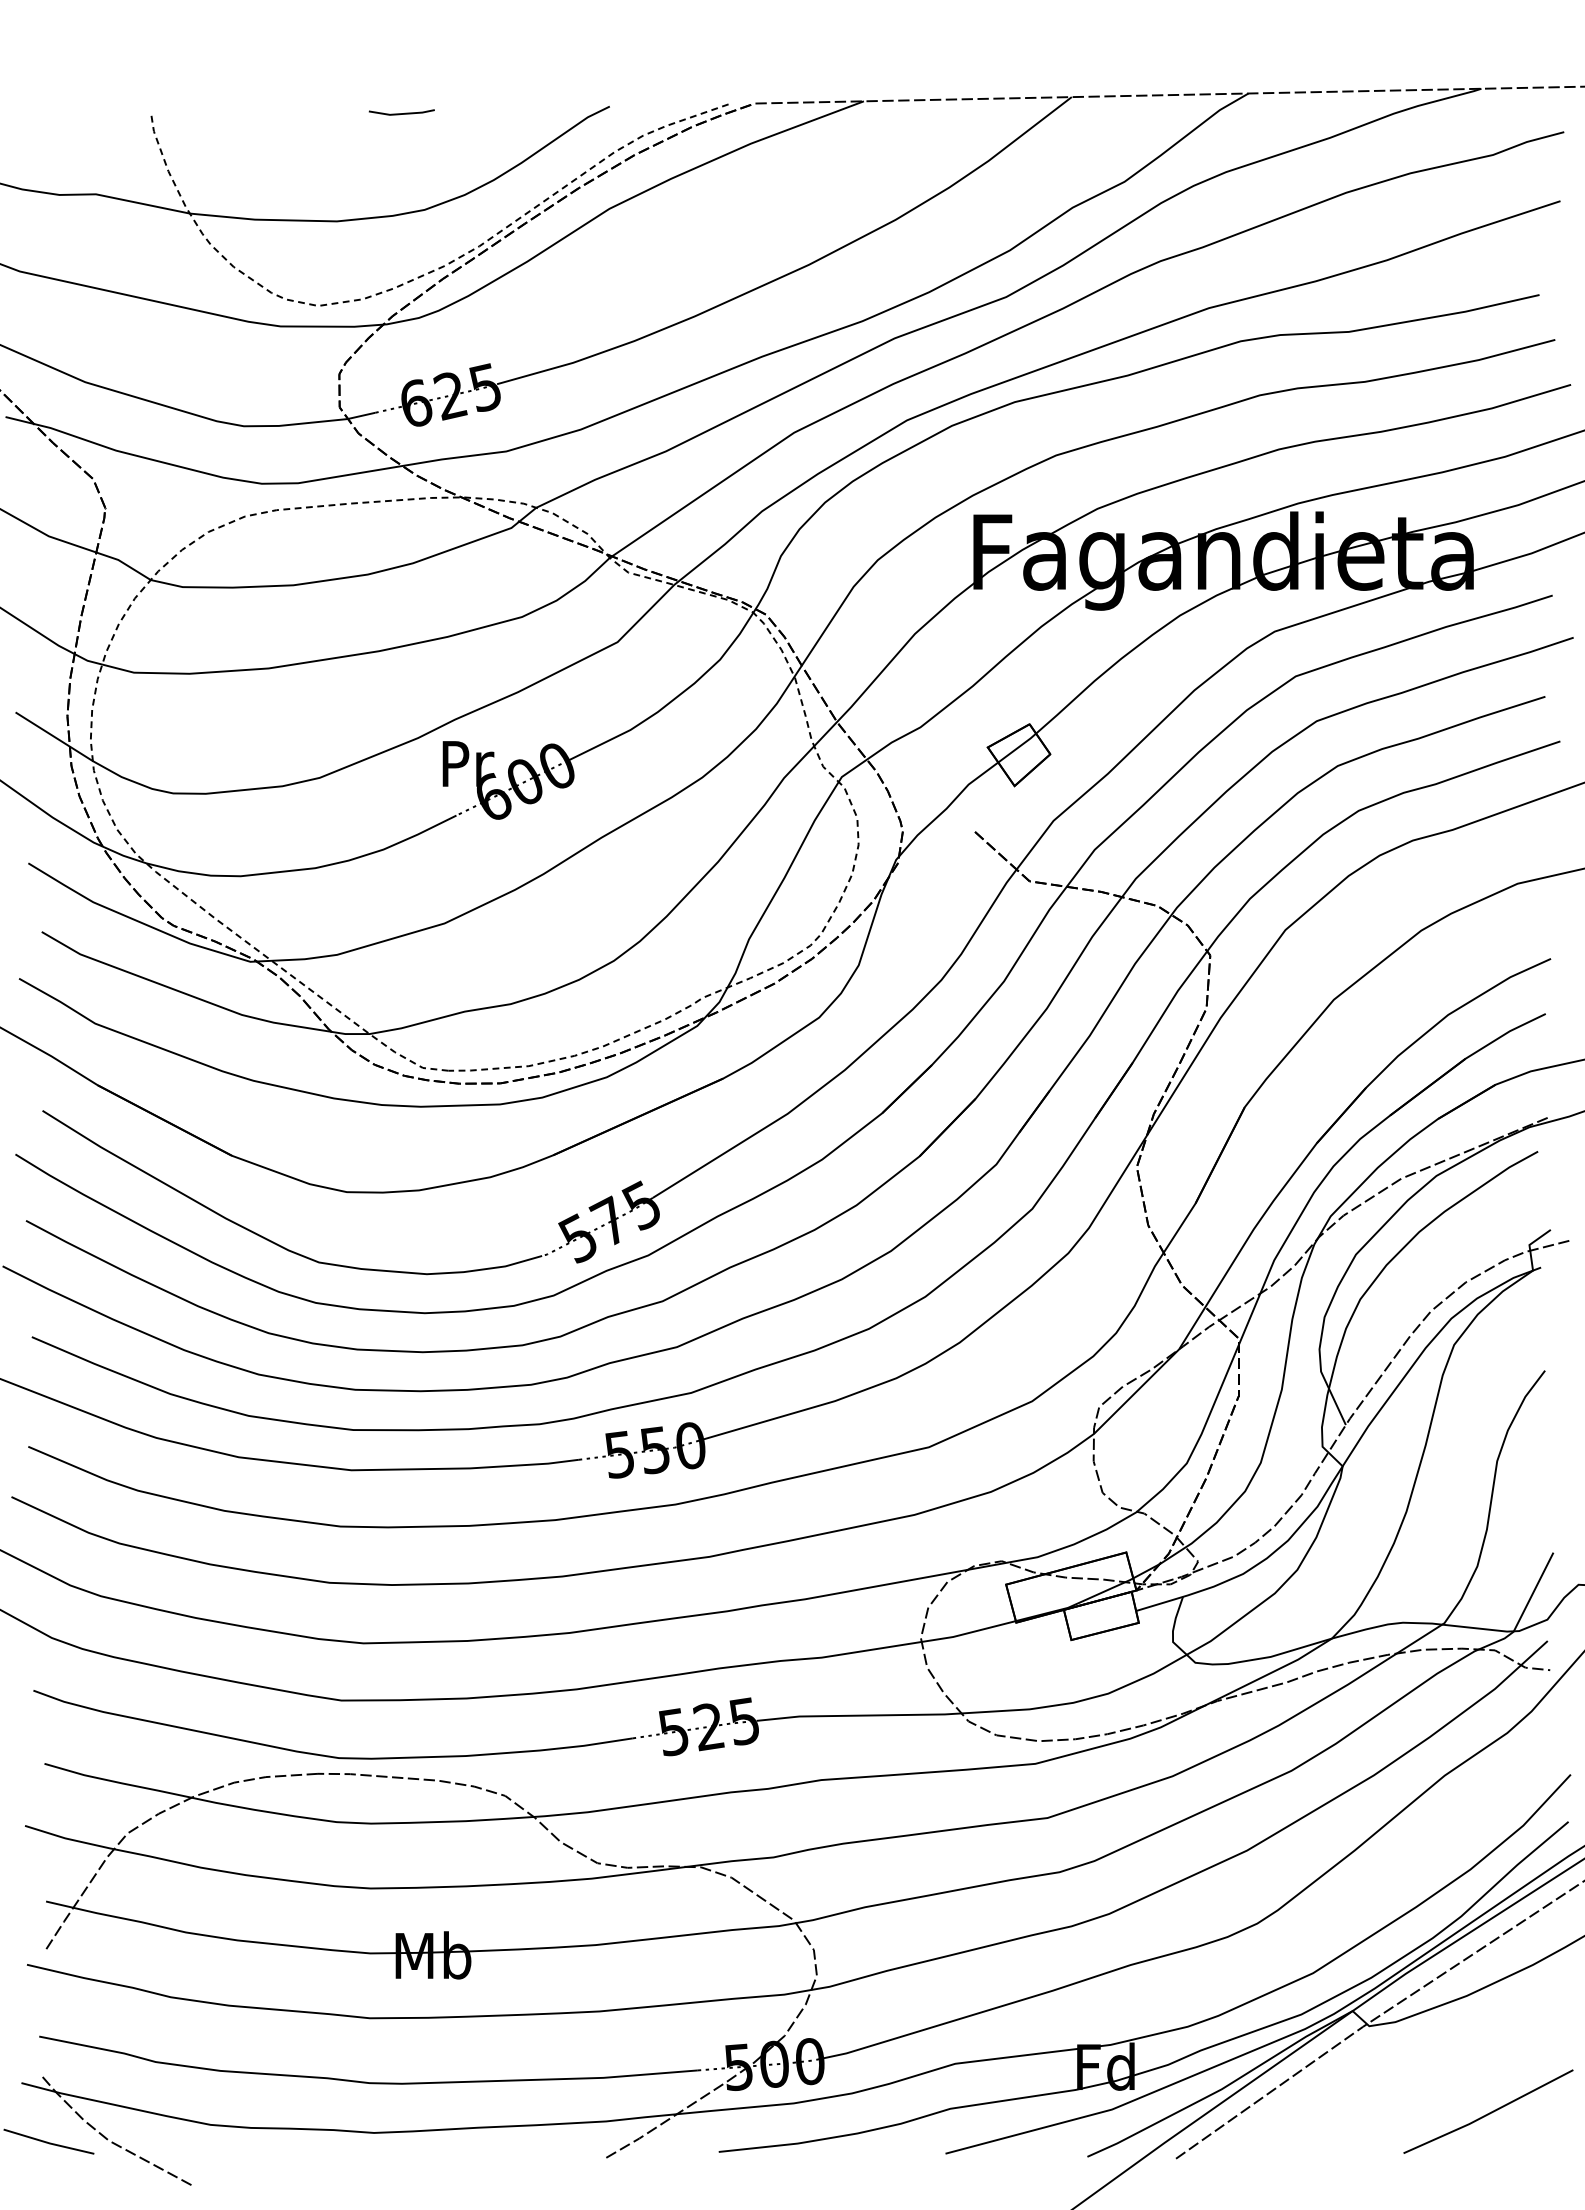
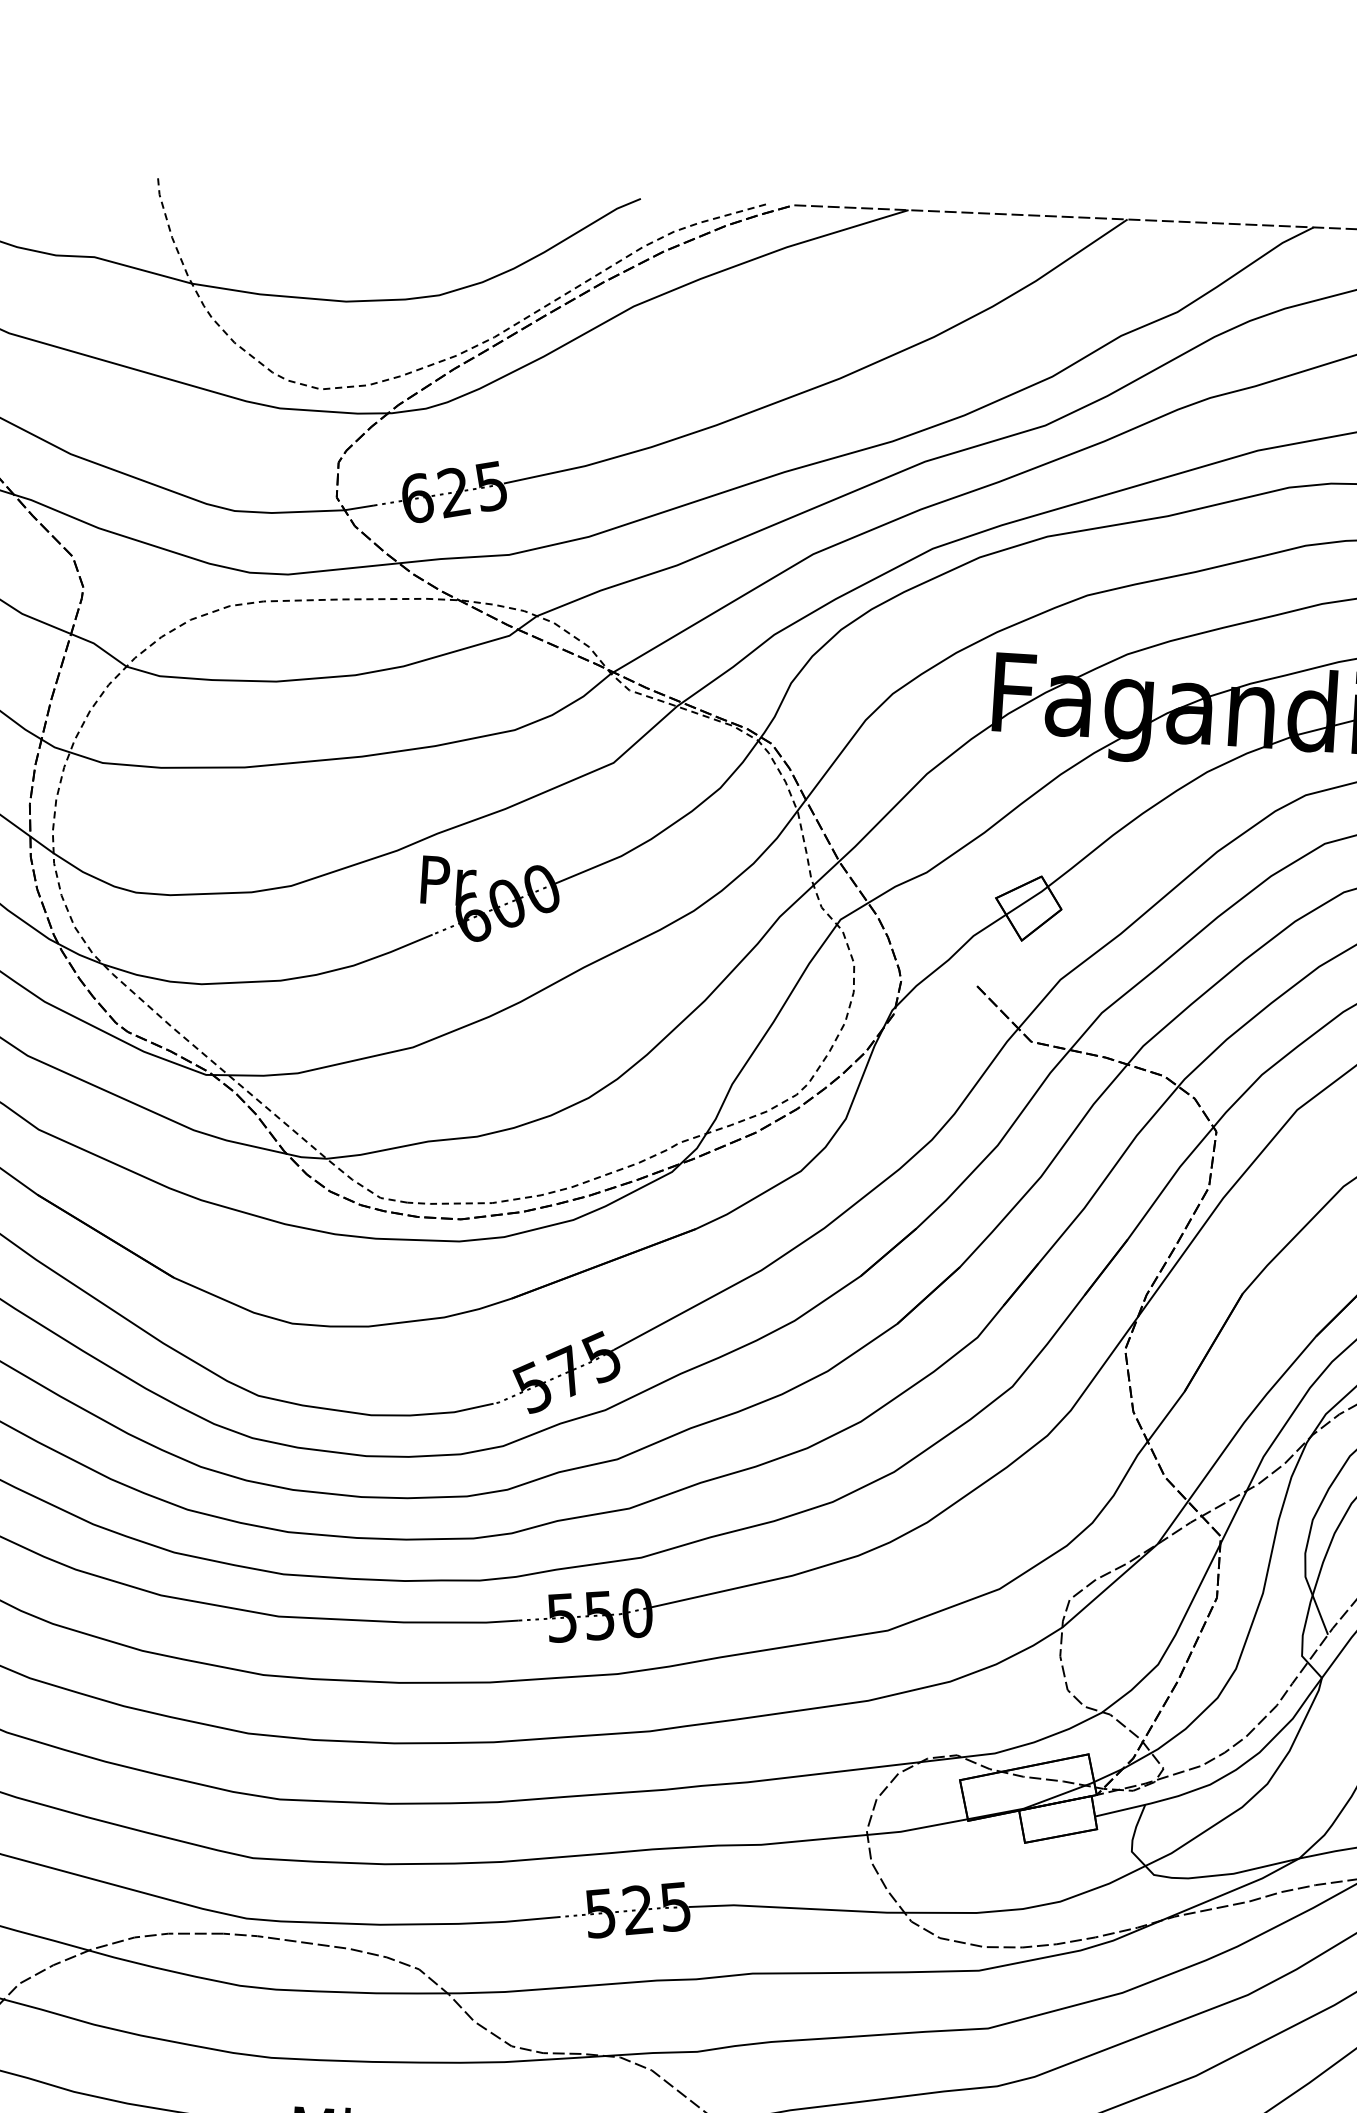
line: (401, 113) -> (421, 192), removed

